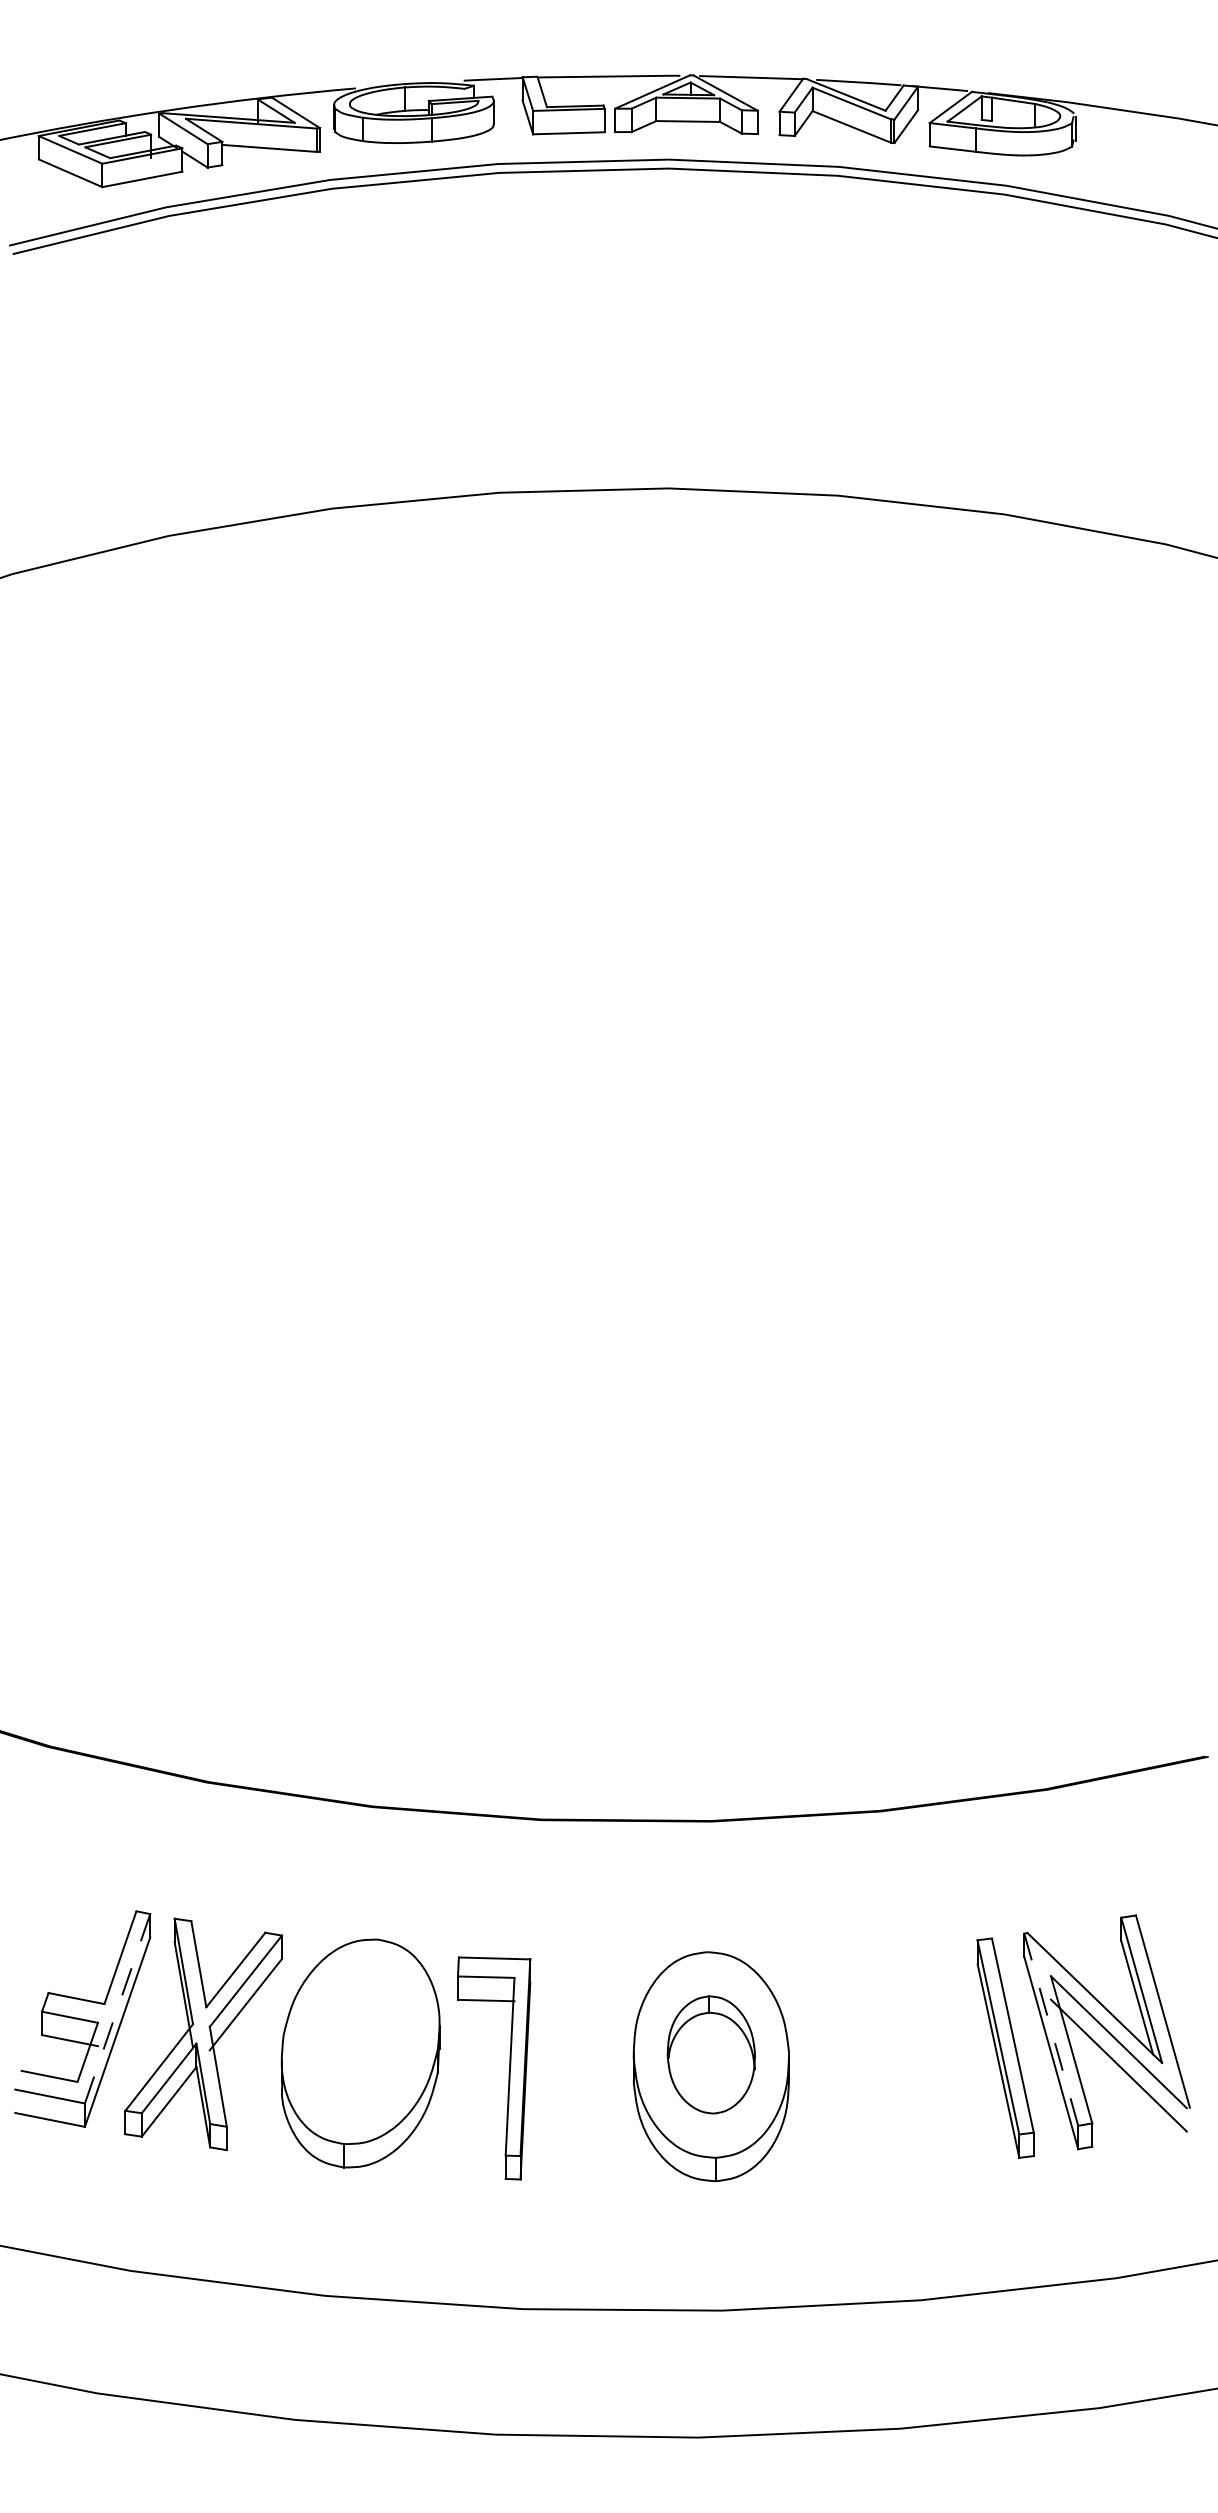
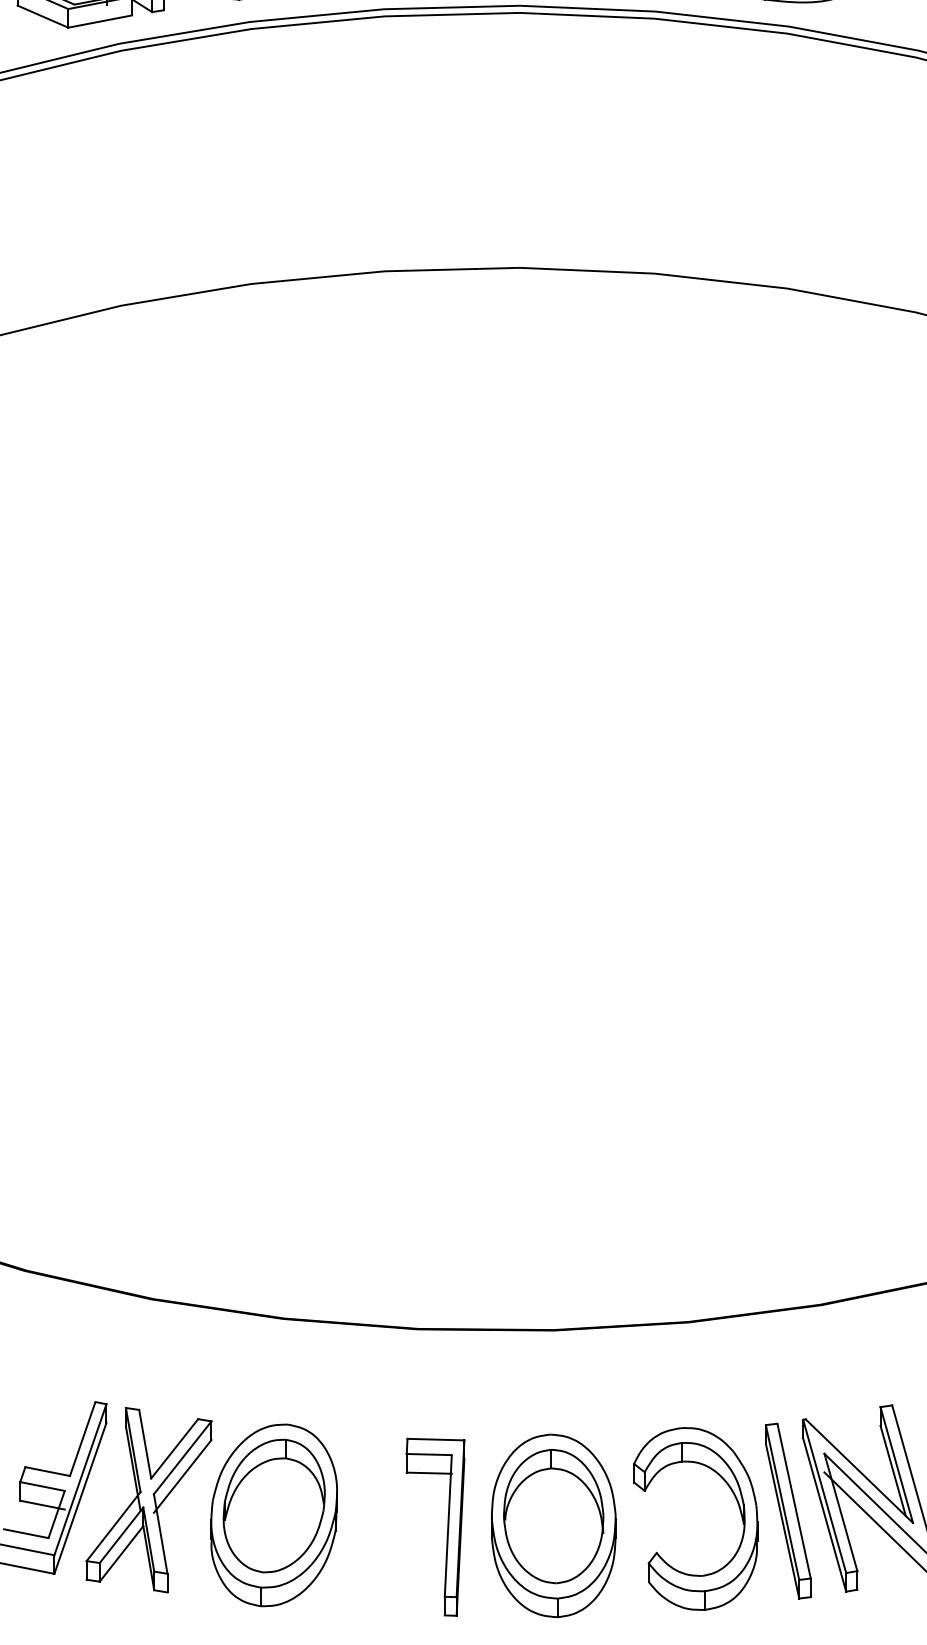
line: (117, 2009) -> (80, 1480), dashed -> solid
line: (1051, 2029) -> (824, 1496), dashed -> solid
part: (942, 2040) -> (737, 1505), added
part: (360, 2041) -> (274, 1505), added
part: (711, 2054) -> (553, 1516), size x1.43
part: (508, 2072) -> (447, 1530), moved

